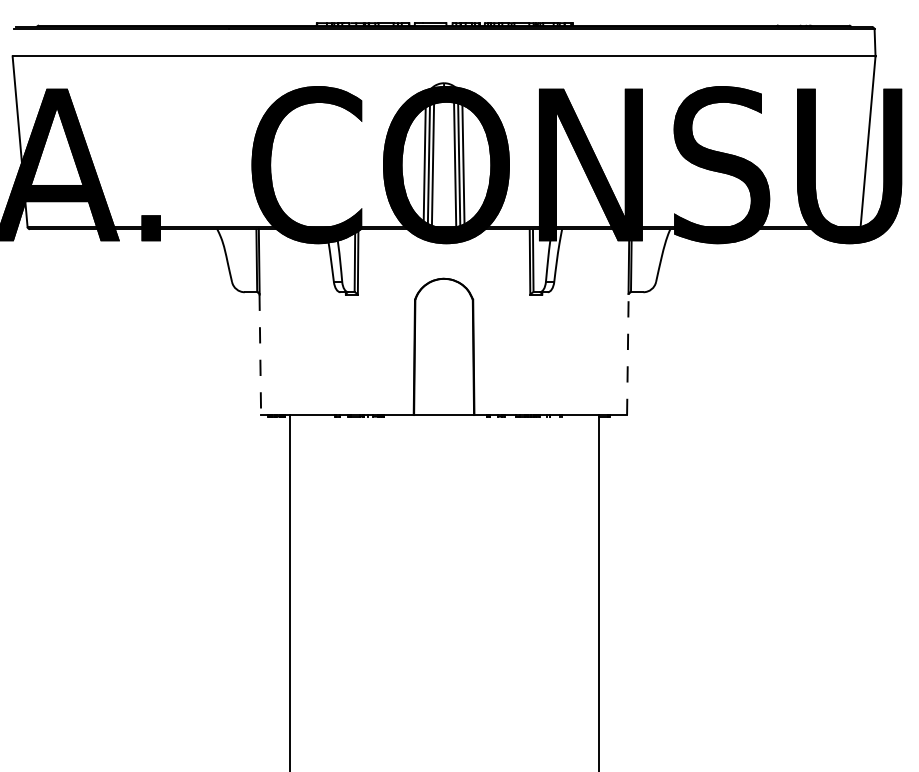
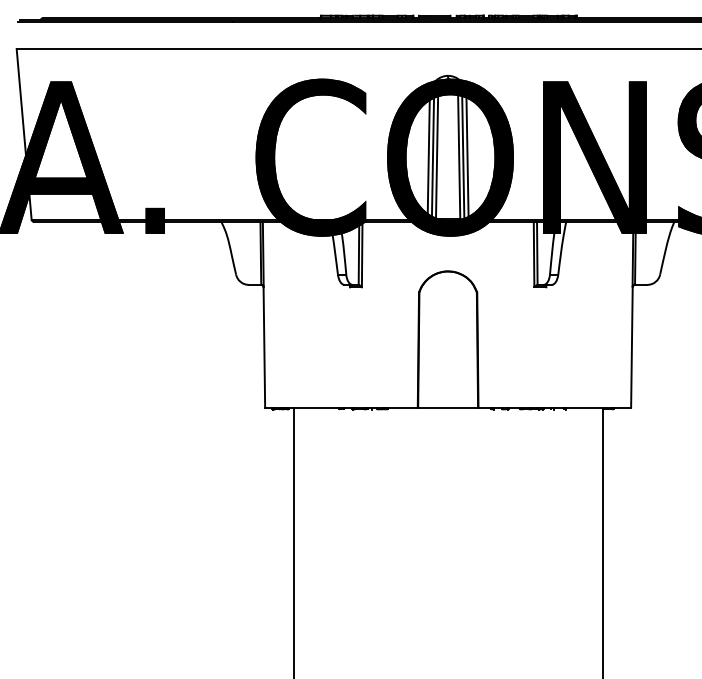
line: (627, 354) -> (631, 347), dashed -> solid
line: (260, 355) -> (264, 348), dashed -> solid

